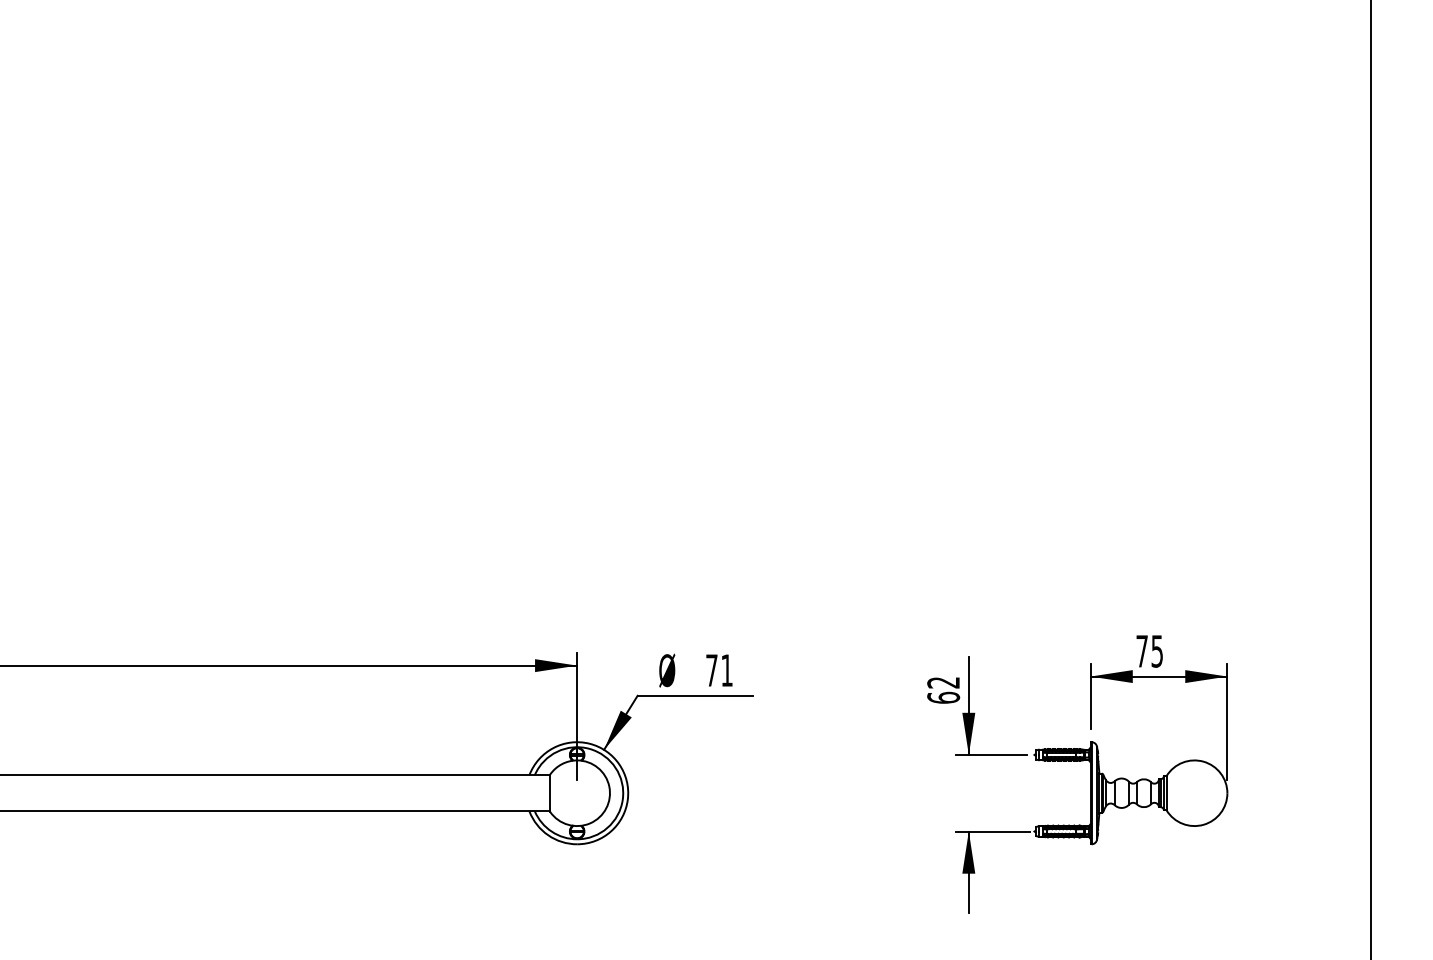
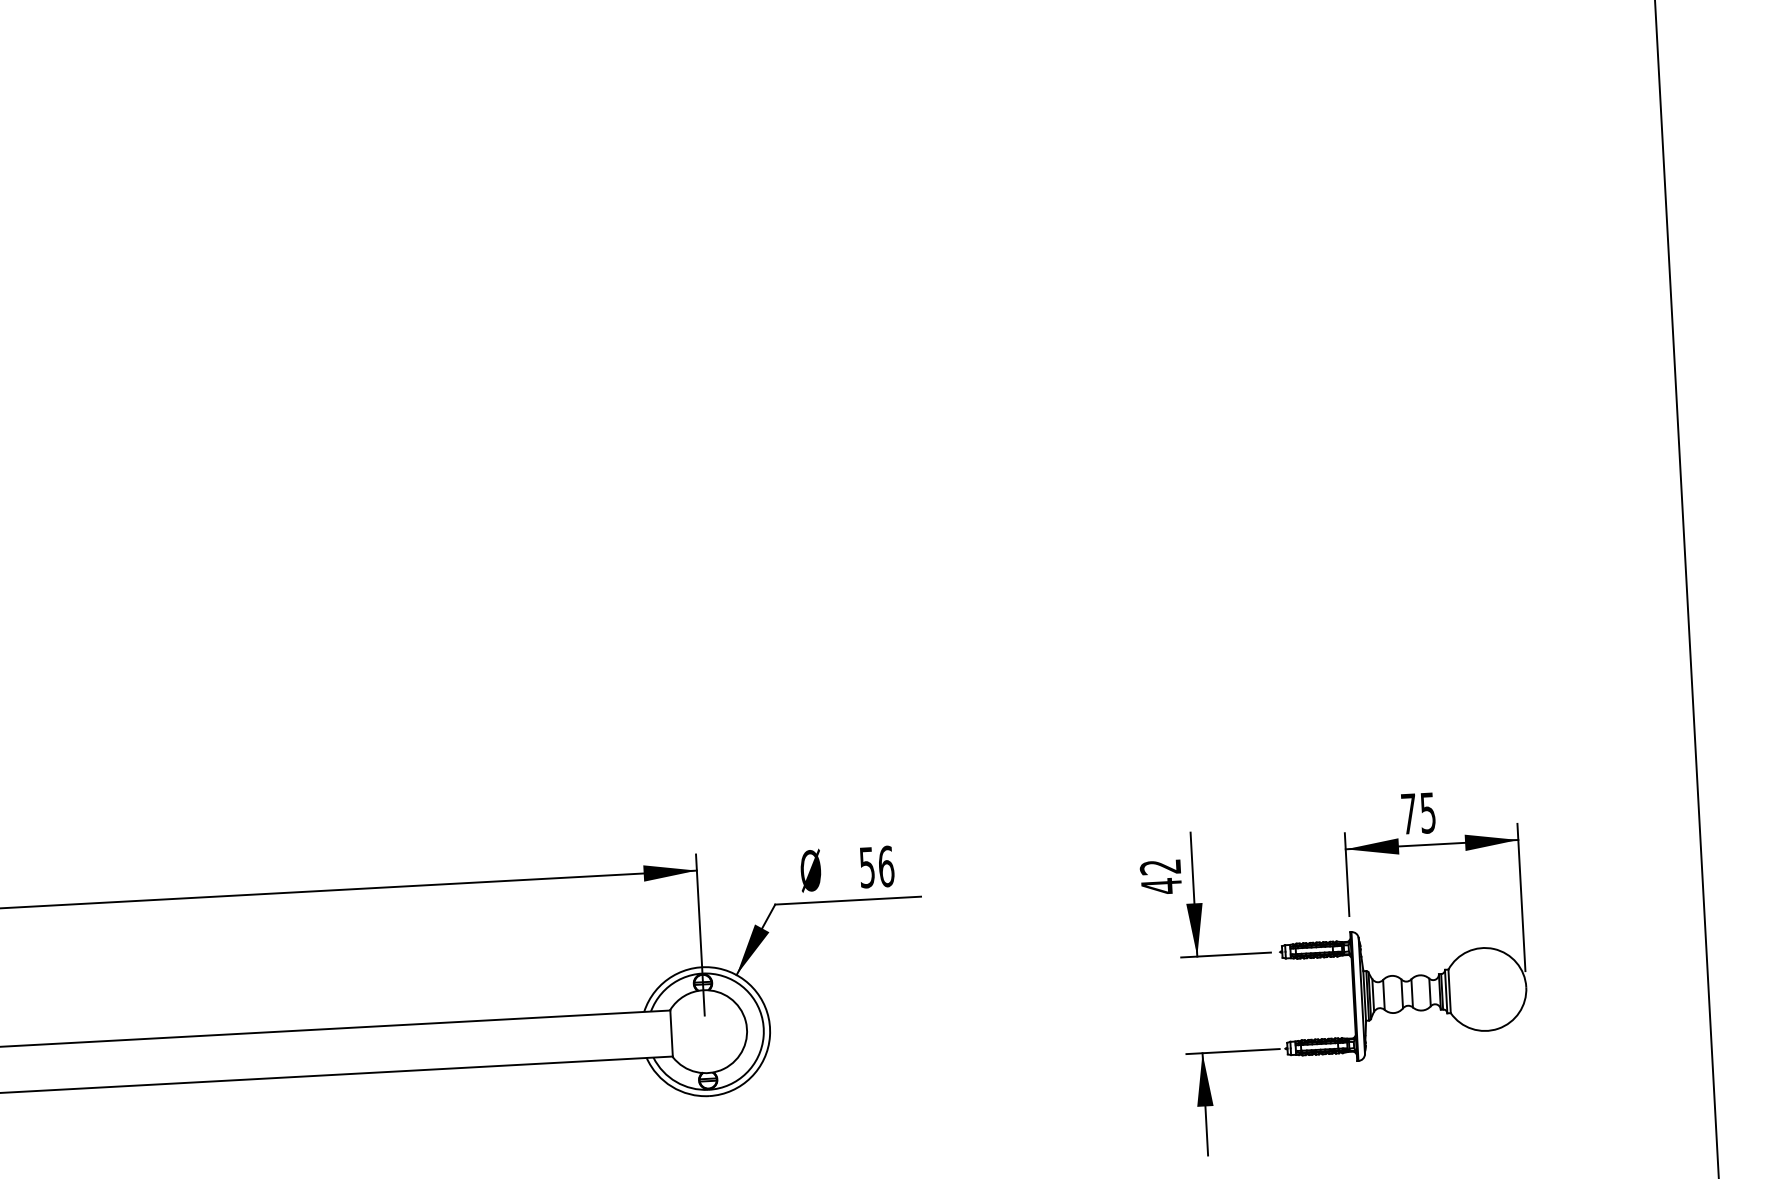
text: (719, 670) -> (876, 867), 71 -> 56
text: (943, 697) -> (1161, 885), 62 -> 42

